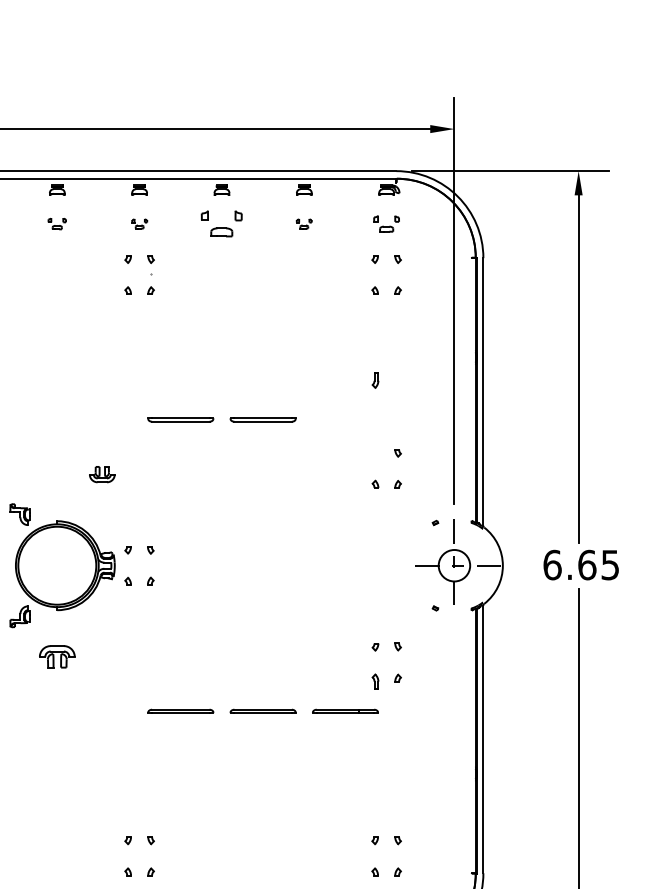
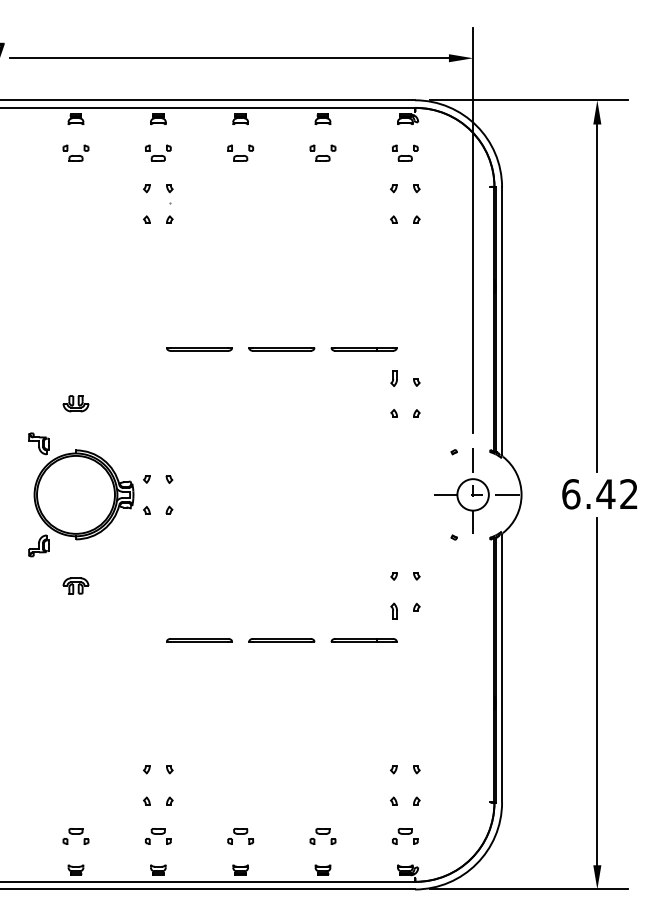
part: (56, 223) -> (75, 152), size x1.43
part: (139, 223) -> (158, 152), size x1.67
part: (221, 223) -> (240, 152), size x0.62
part: (303, 223) -> (322, 152), size x1.67
part: (374, 380) -> (393, 378), moved
line: (344, 419) -> (363, 348), added
part: (101, 474) -> (75, 403), moved
text: (597, 565) -> (616, 494), 6.65 -> 6.42
part: (56, 656) -> (75, 585), size x0.71

